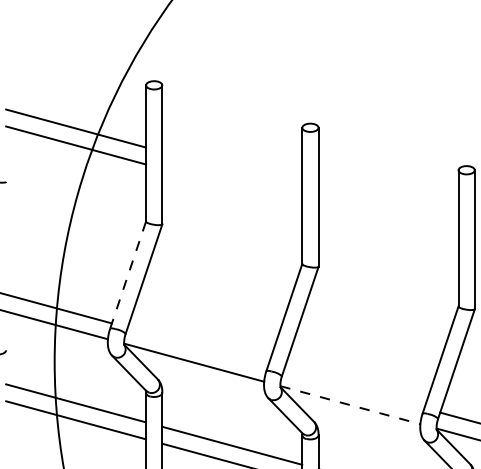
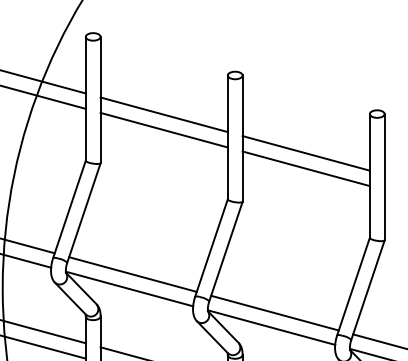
line: (232, 171) -> (164, 115), added
line: (232, 187) -> (164, 129), added
line: (388, 213) -> (306, 153), added
line: (388, 230) -> (306, 168), added
line: (127, 275) -> (68, 209), dashed -> solid
line: (197, 346) -> (132, 274), added
line: (353, 389) -> (274, 313), added
line: (350, 405) -> (271, 327), dashed -> solid

